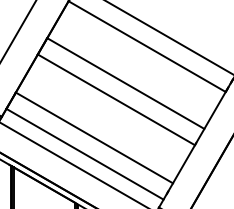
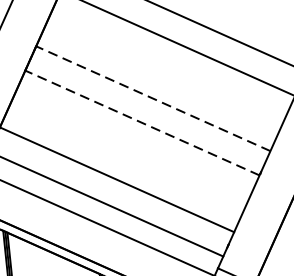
line: (125, 83) -> (152, 98), solid -> dashed
line: (116, 99) -> (142, 122), solid -> dashed

